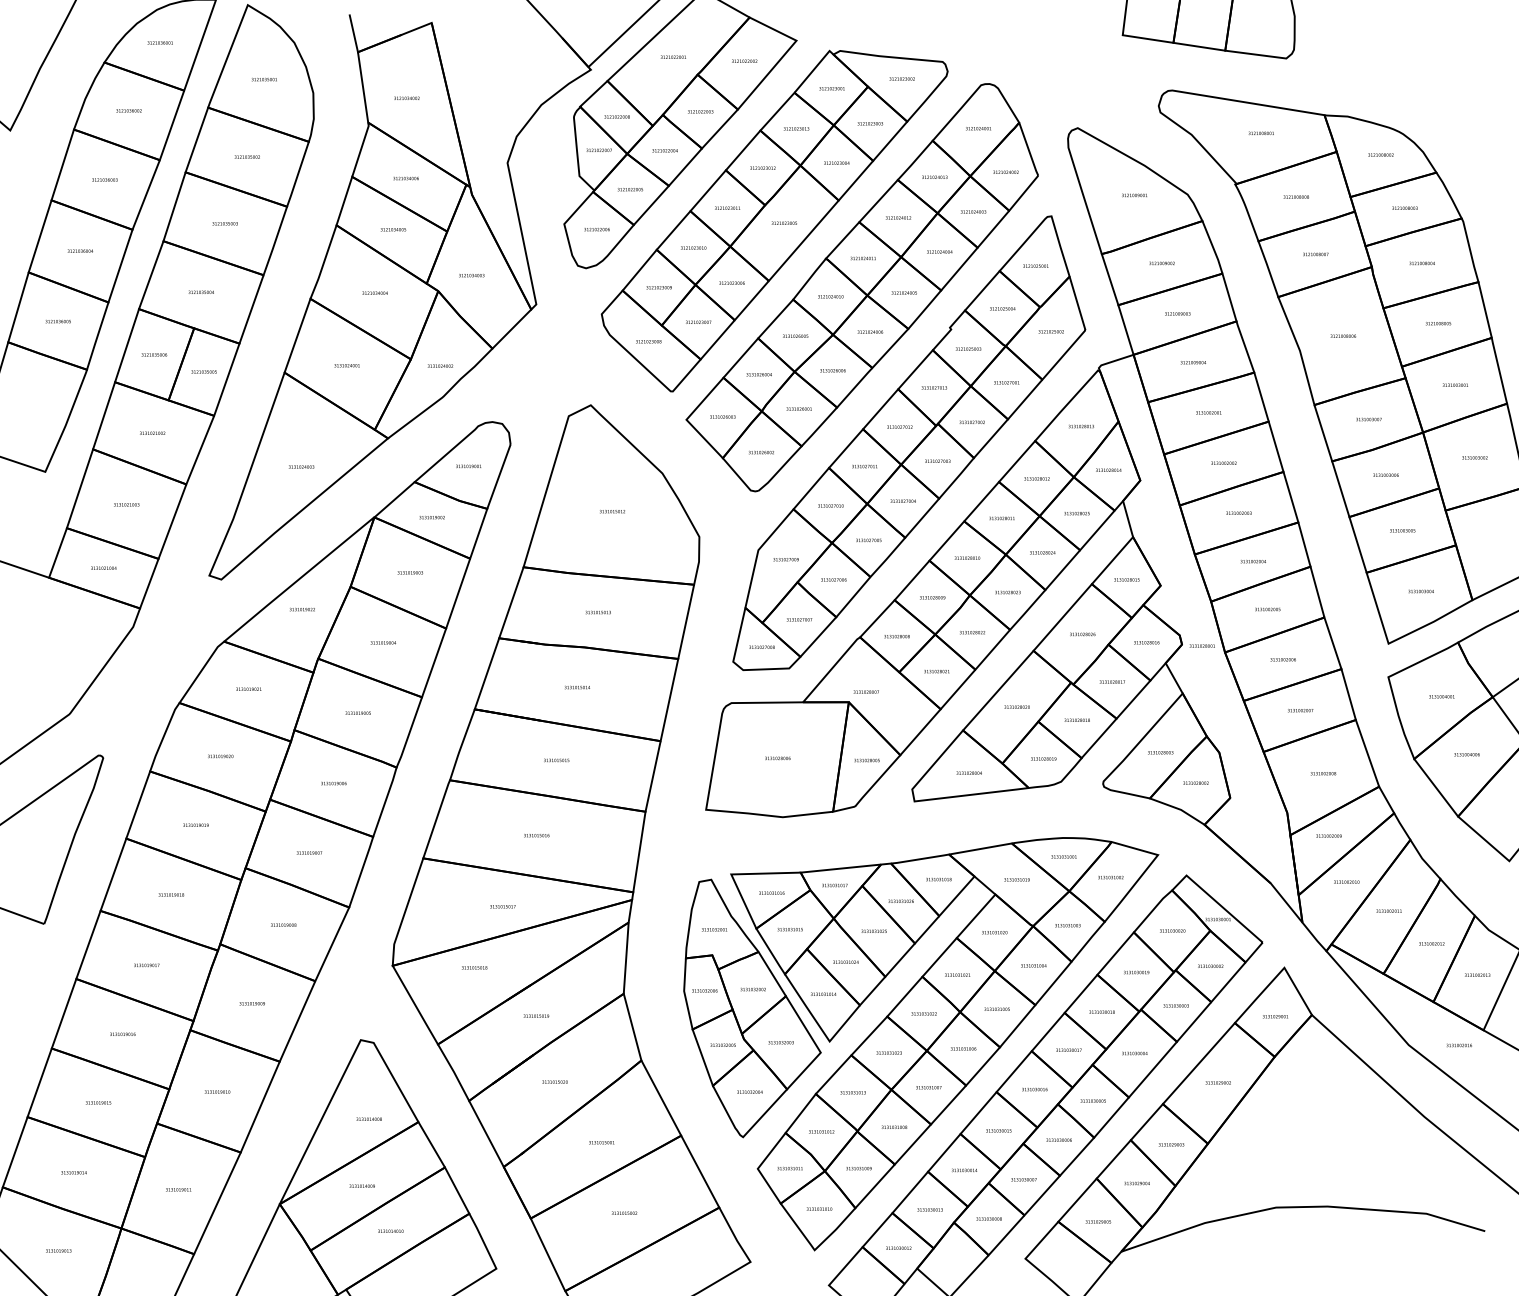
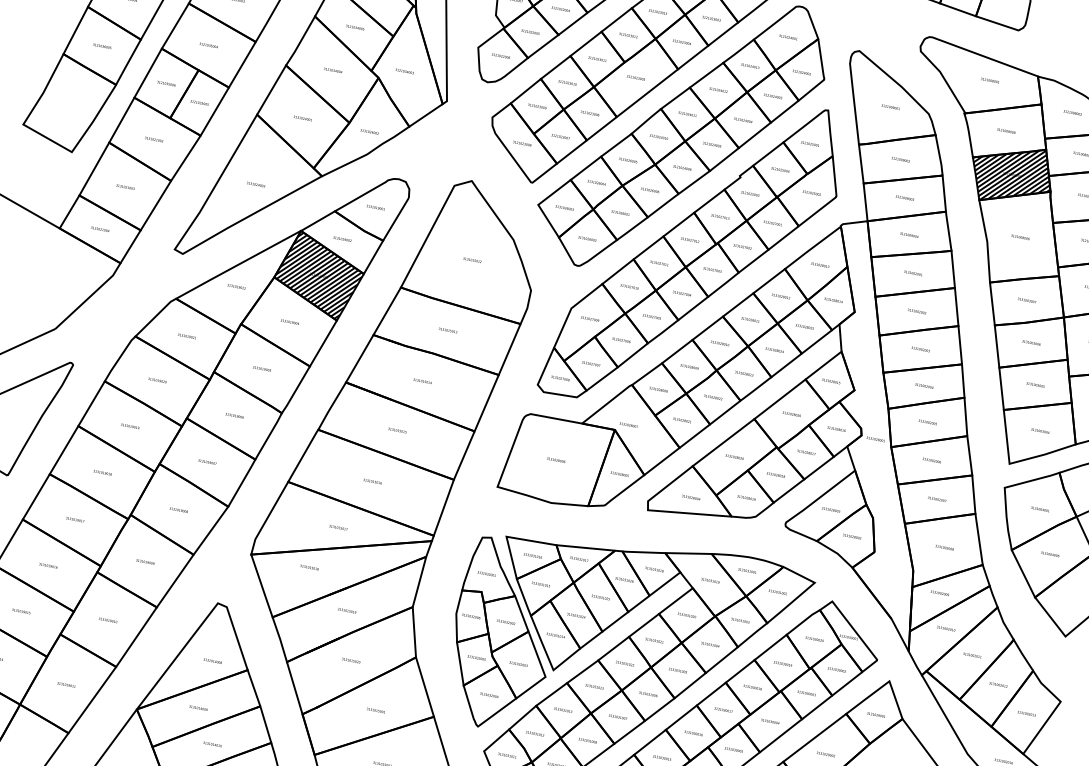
hatch: (1314, 254) -> (1011, 174), added
hatch: (409, 572) -> (318, 275), added

